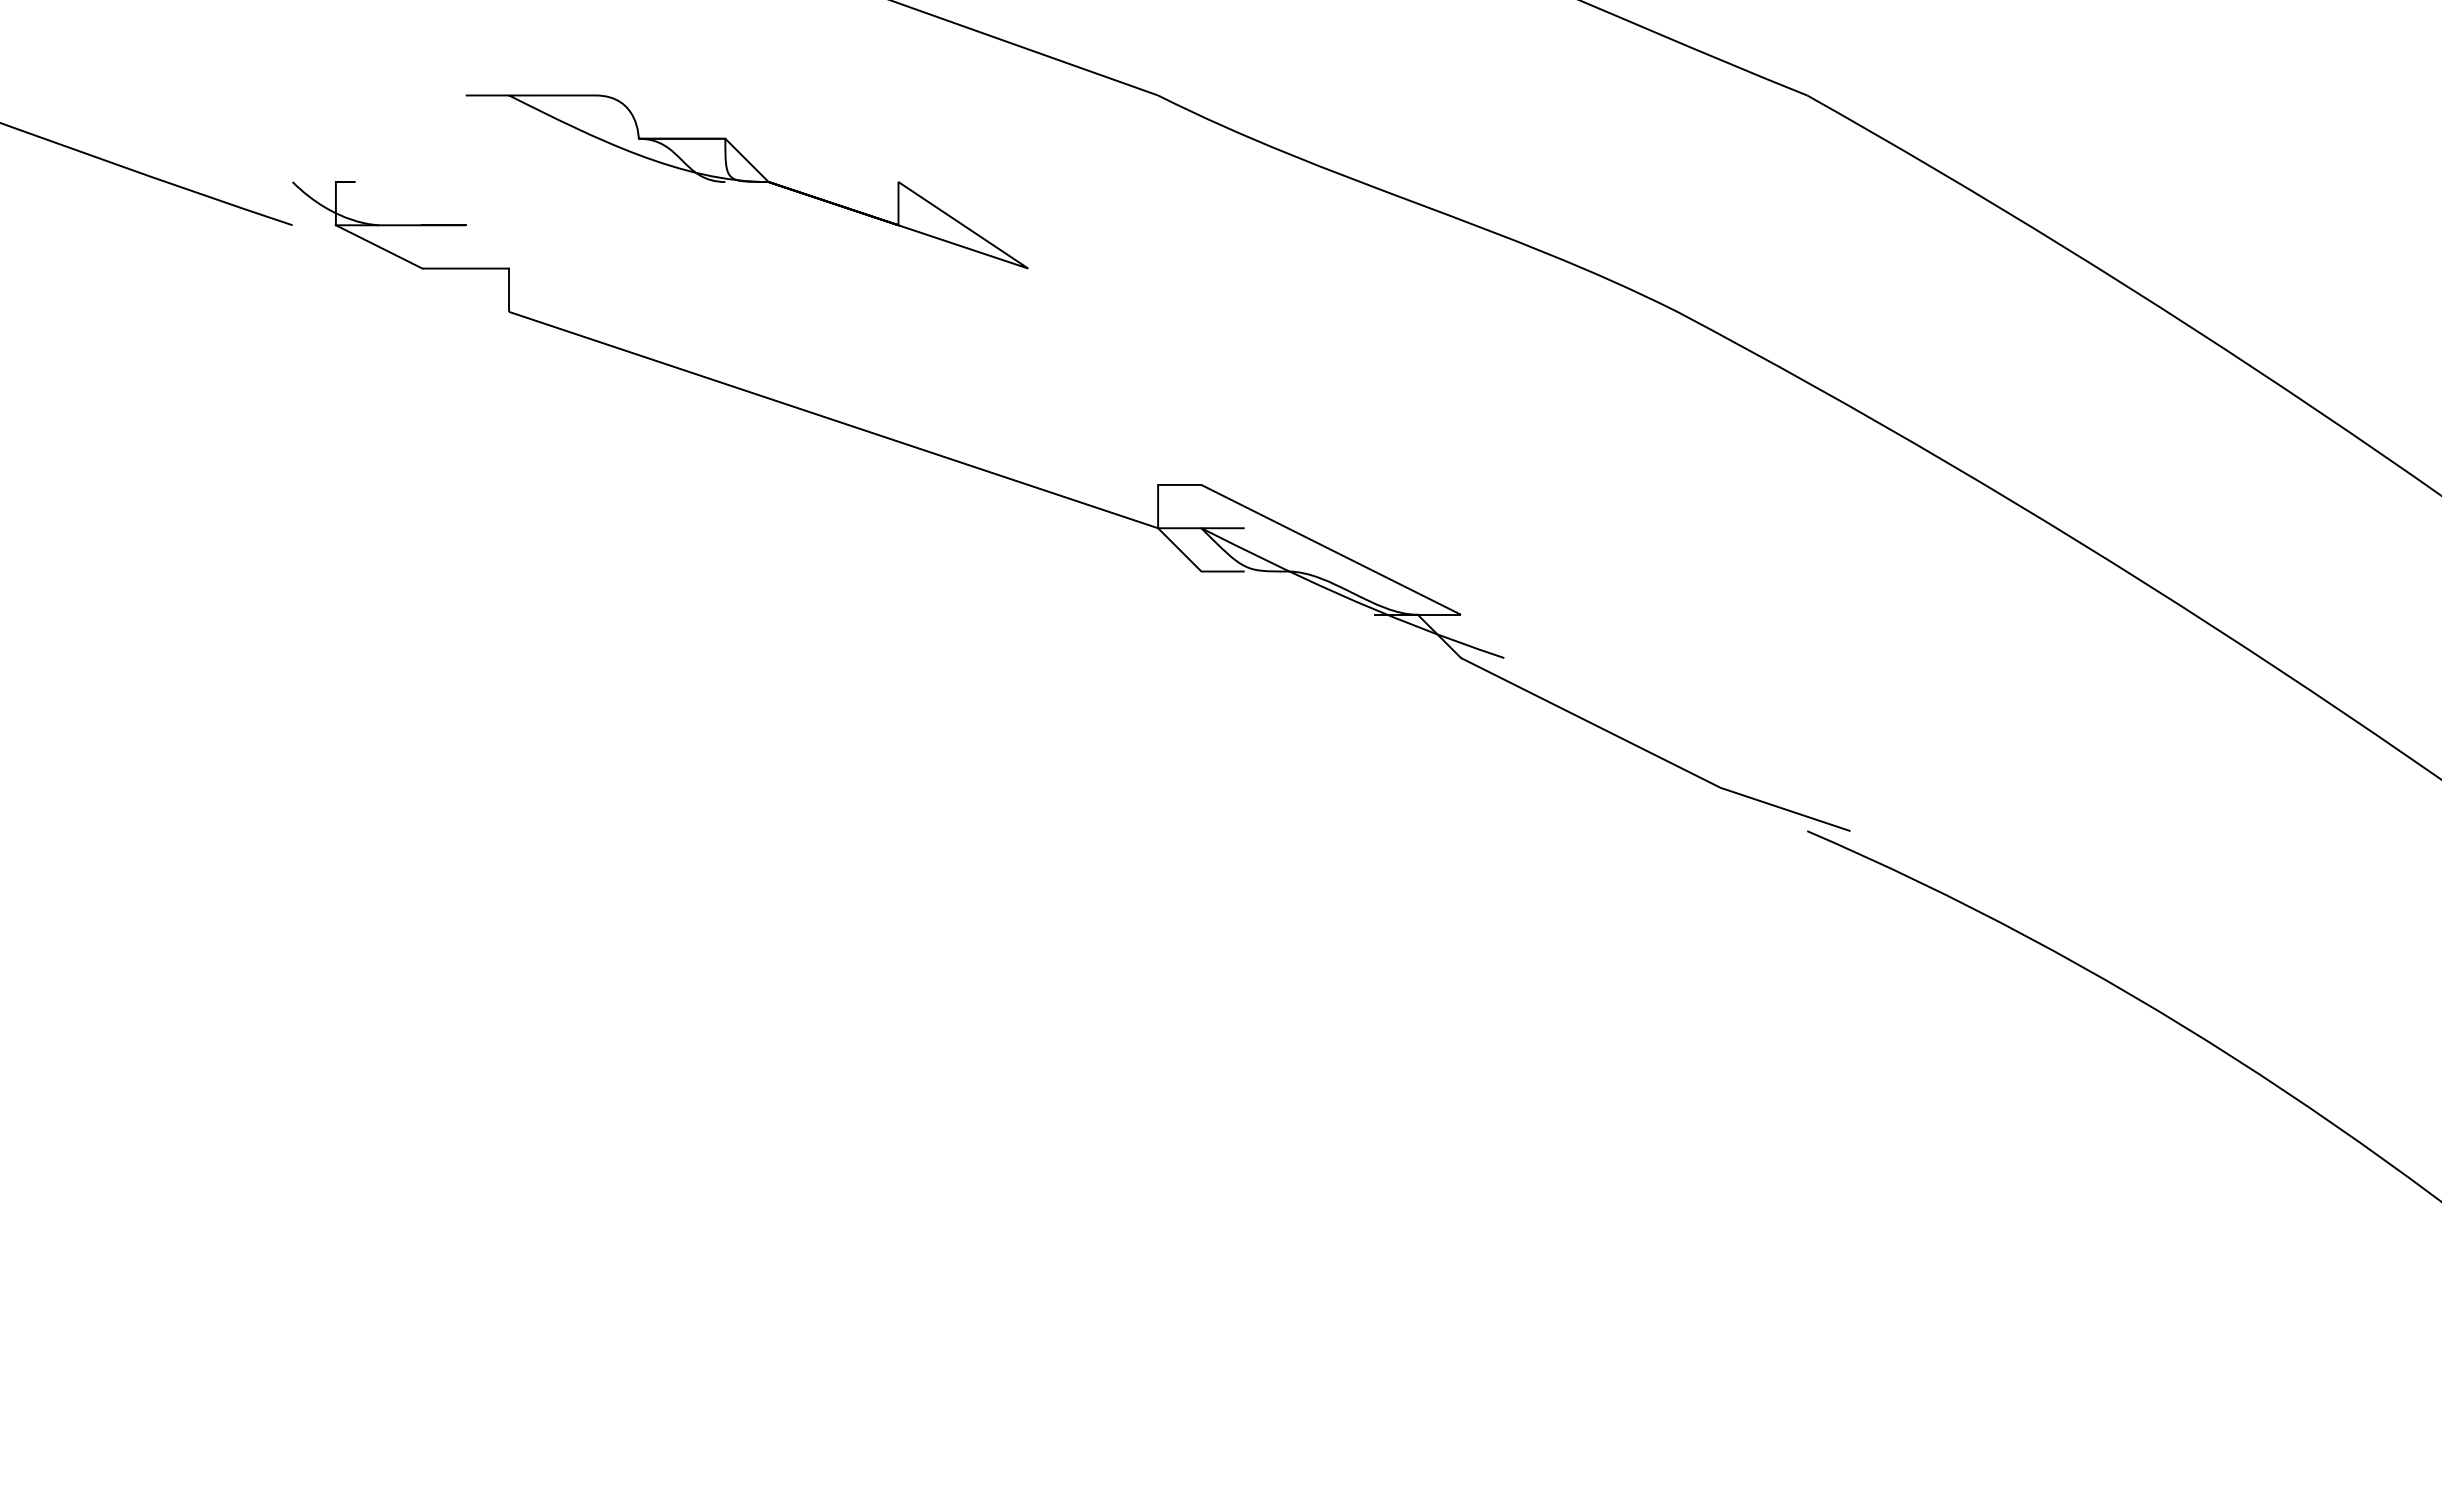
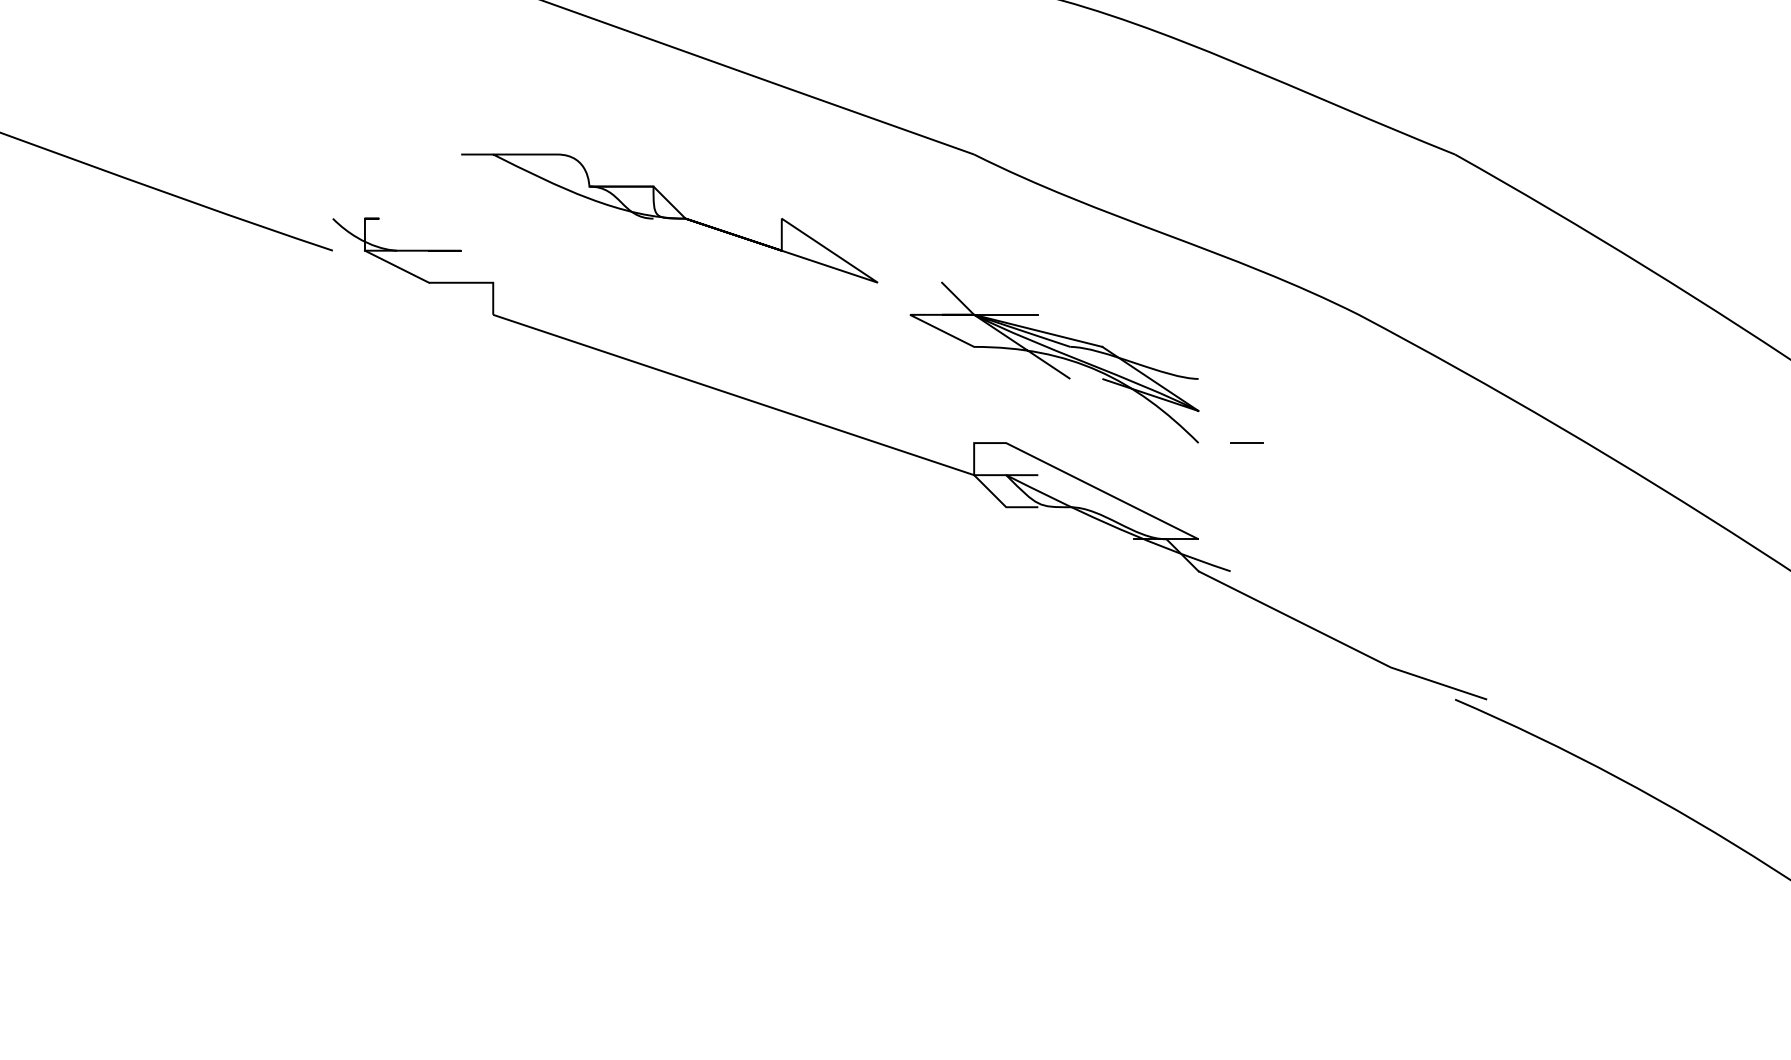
part: (1266, 376) -> (1054, 362), added
line: (1525, 484) -> (1246, 442), added

